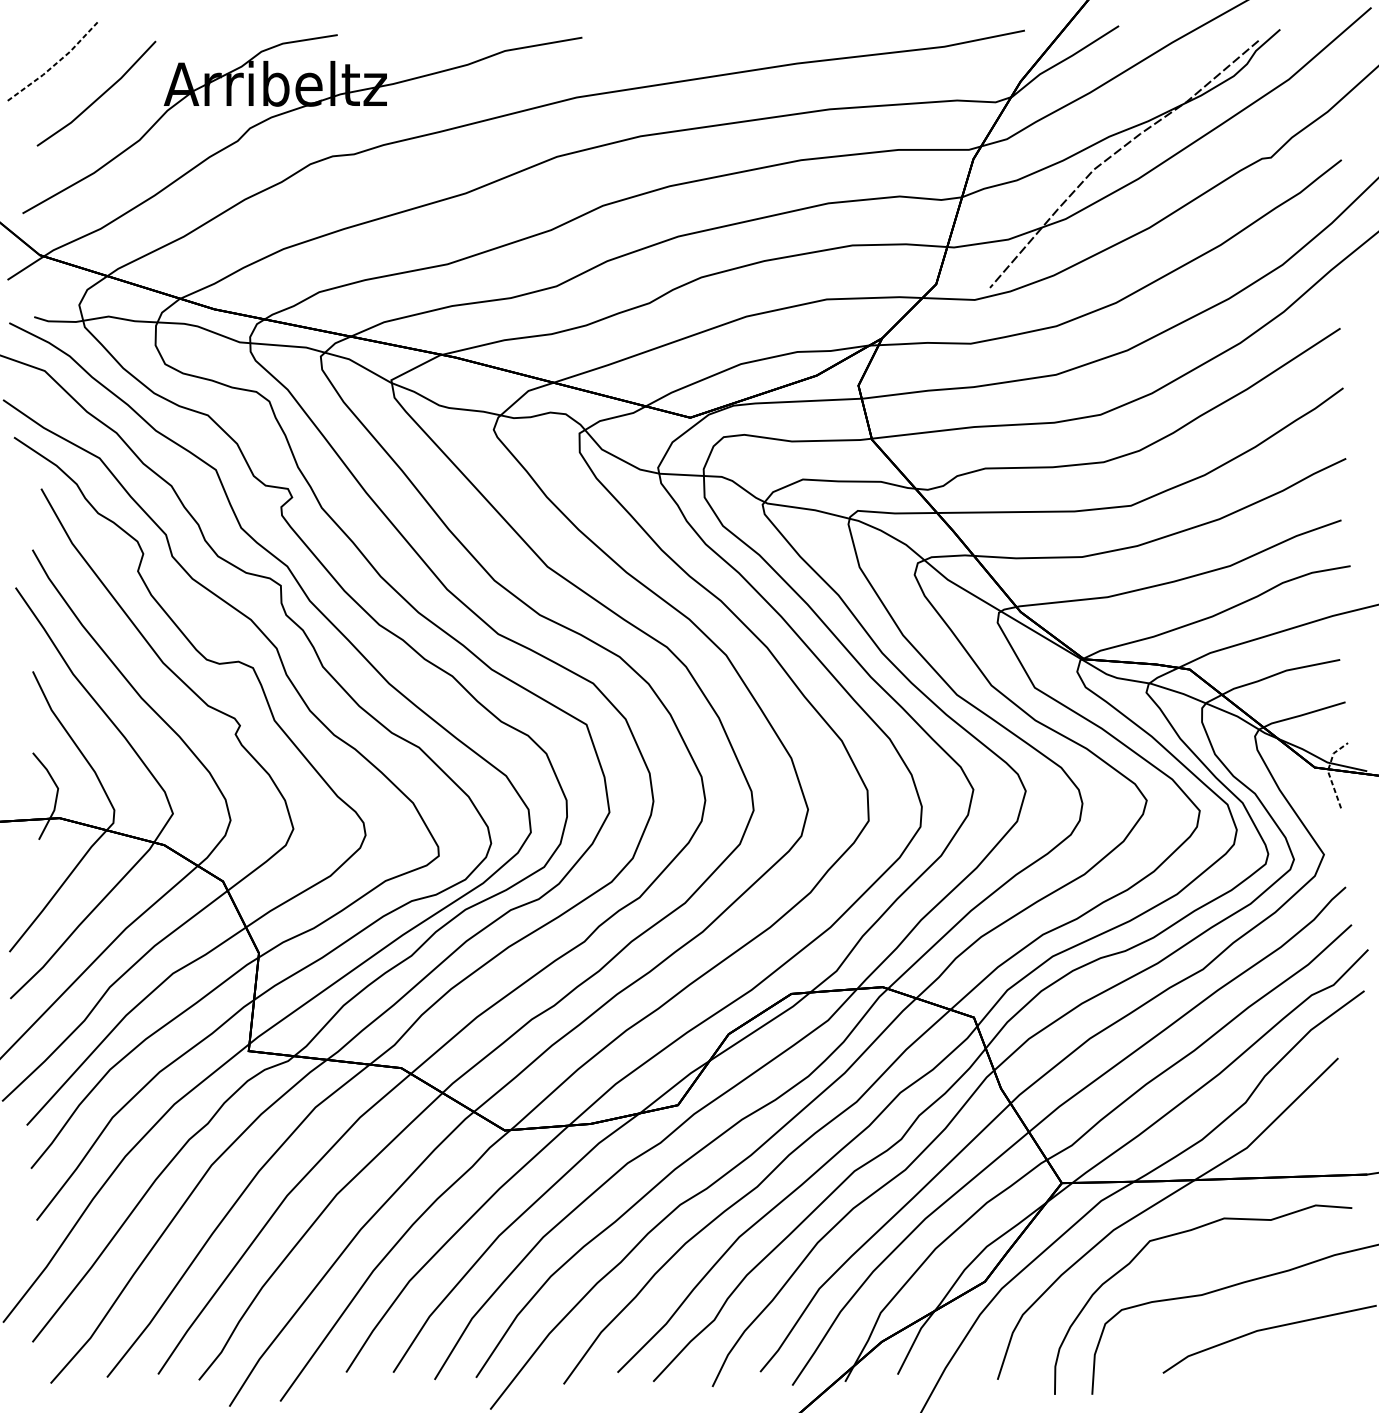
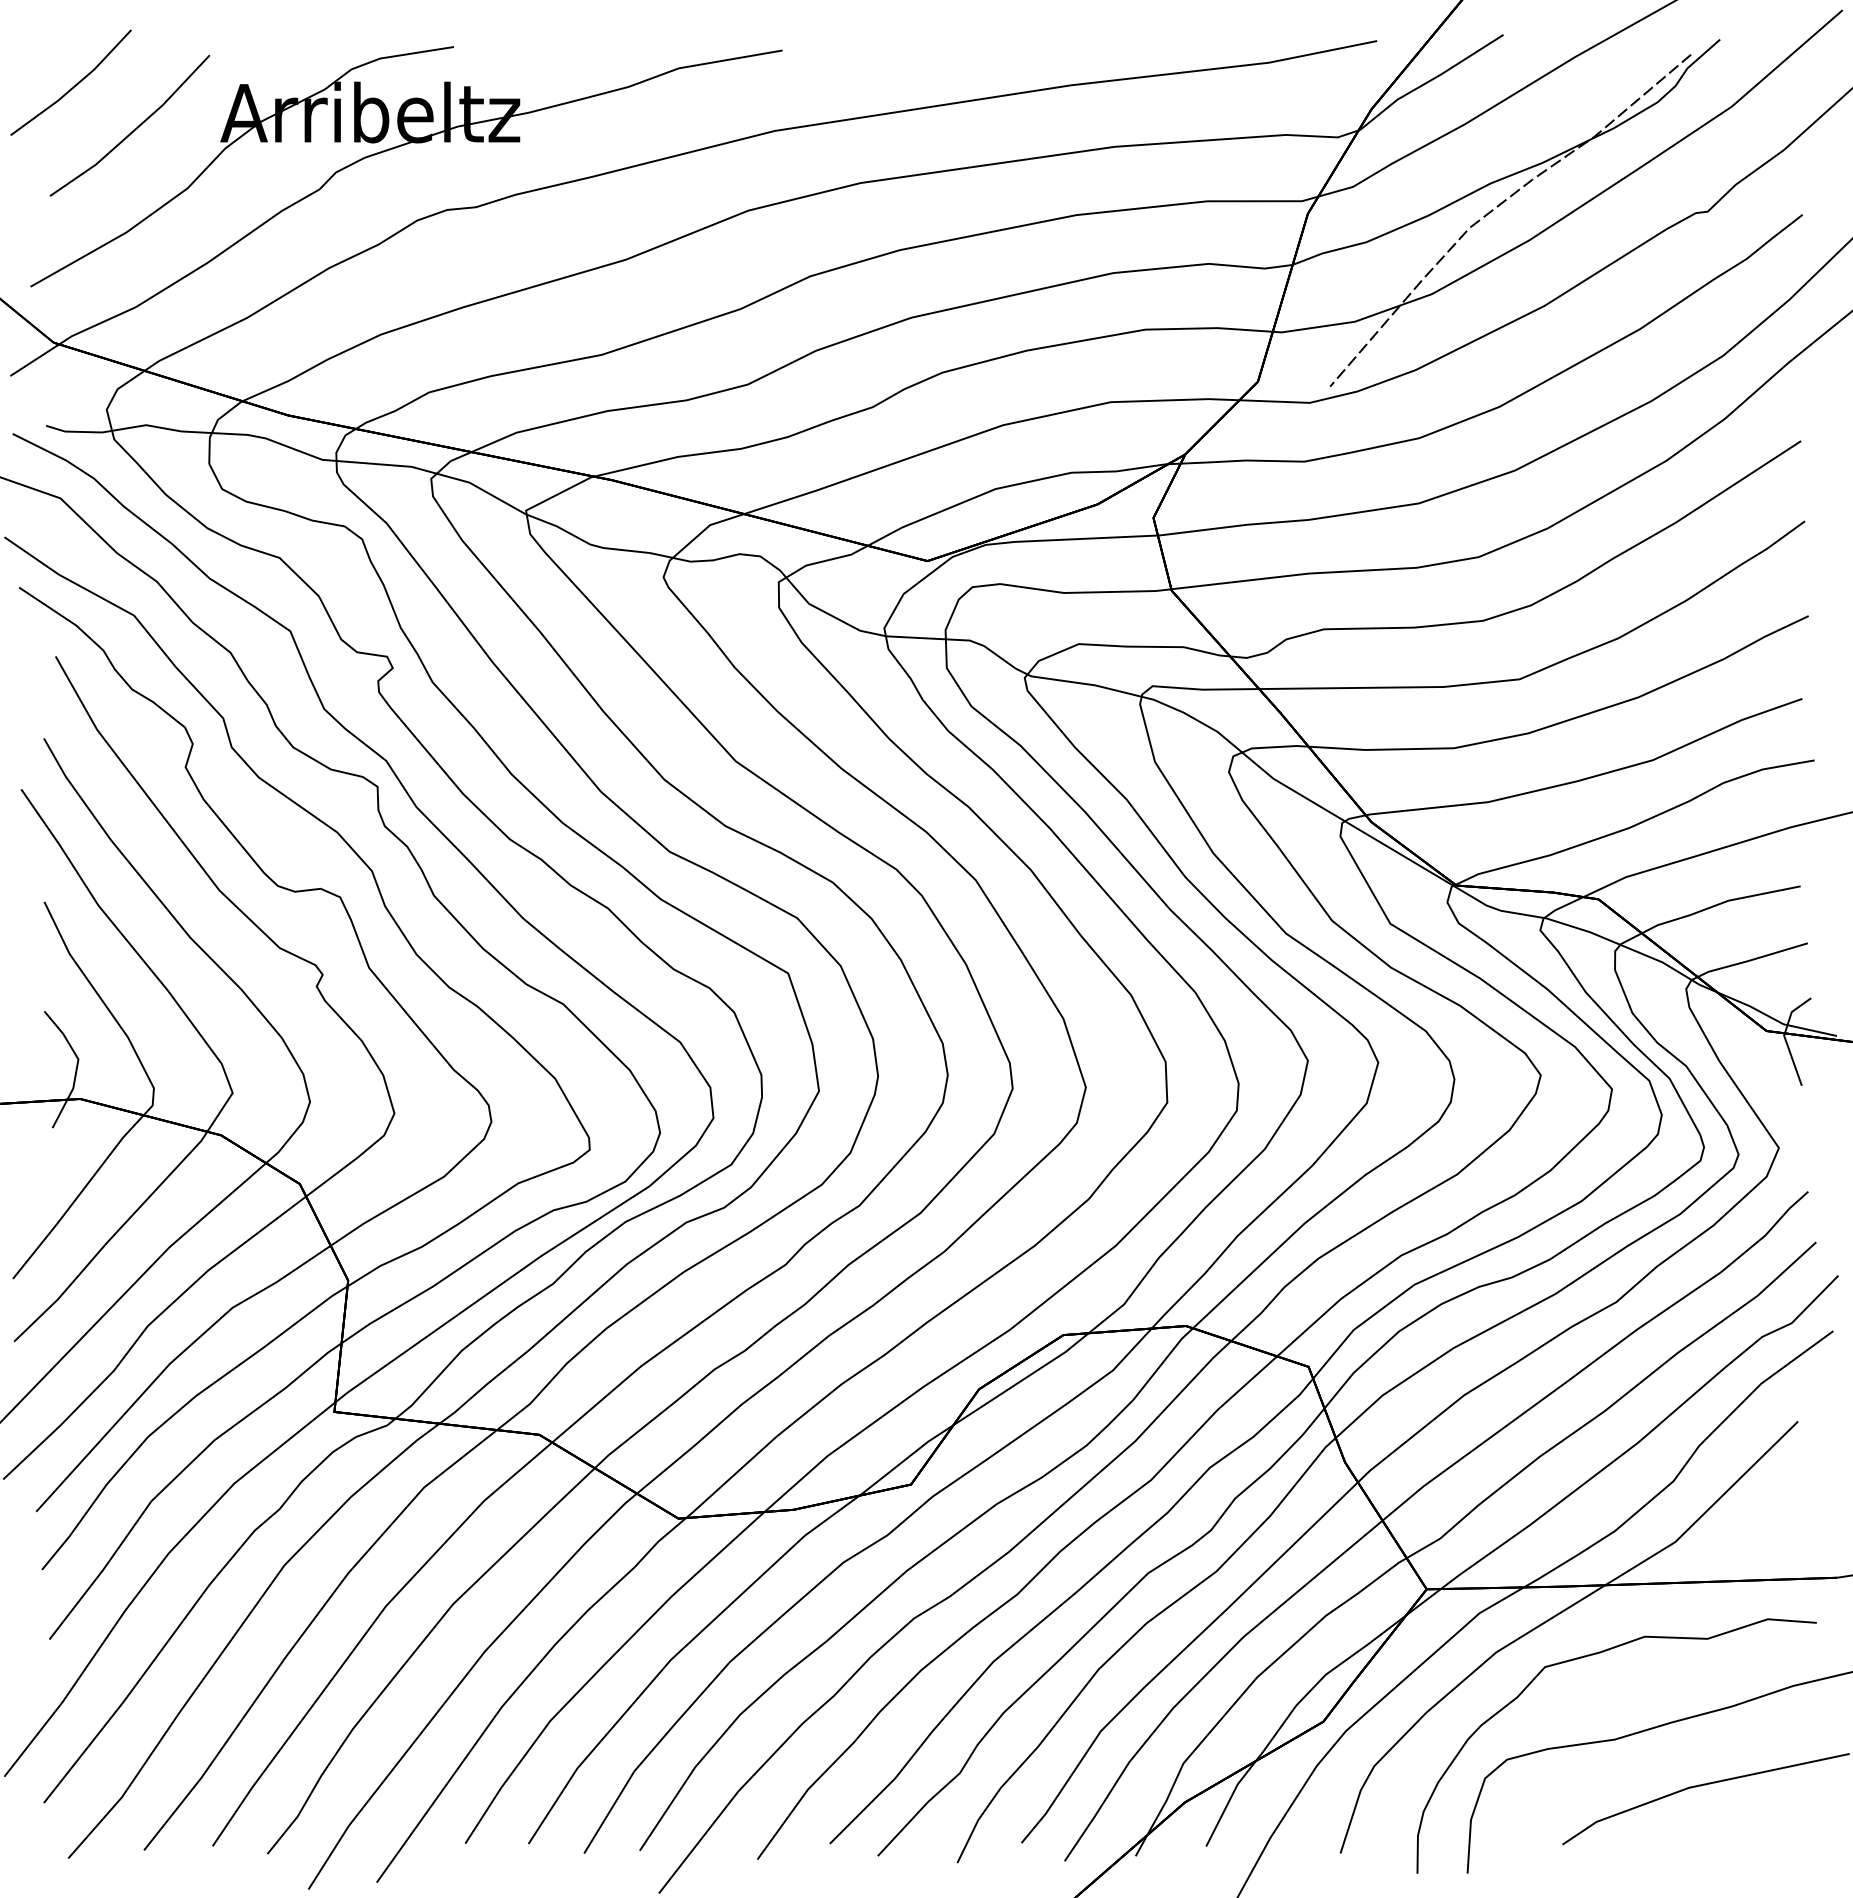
line: (55, 64) -> (74, 86), dashed -> solid
line: (1328, 771) -> (1784, 1036), dashed -> solid

